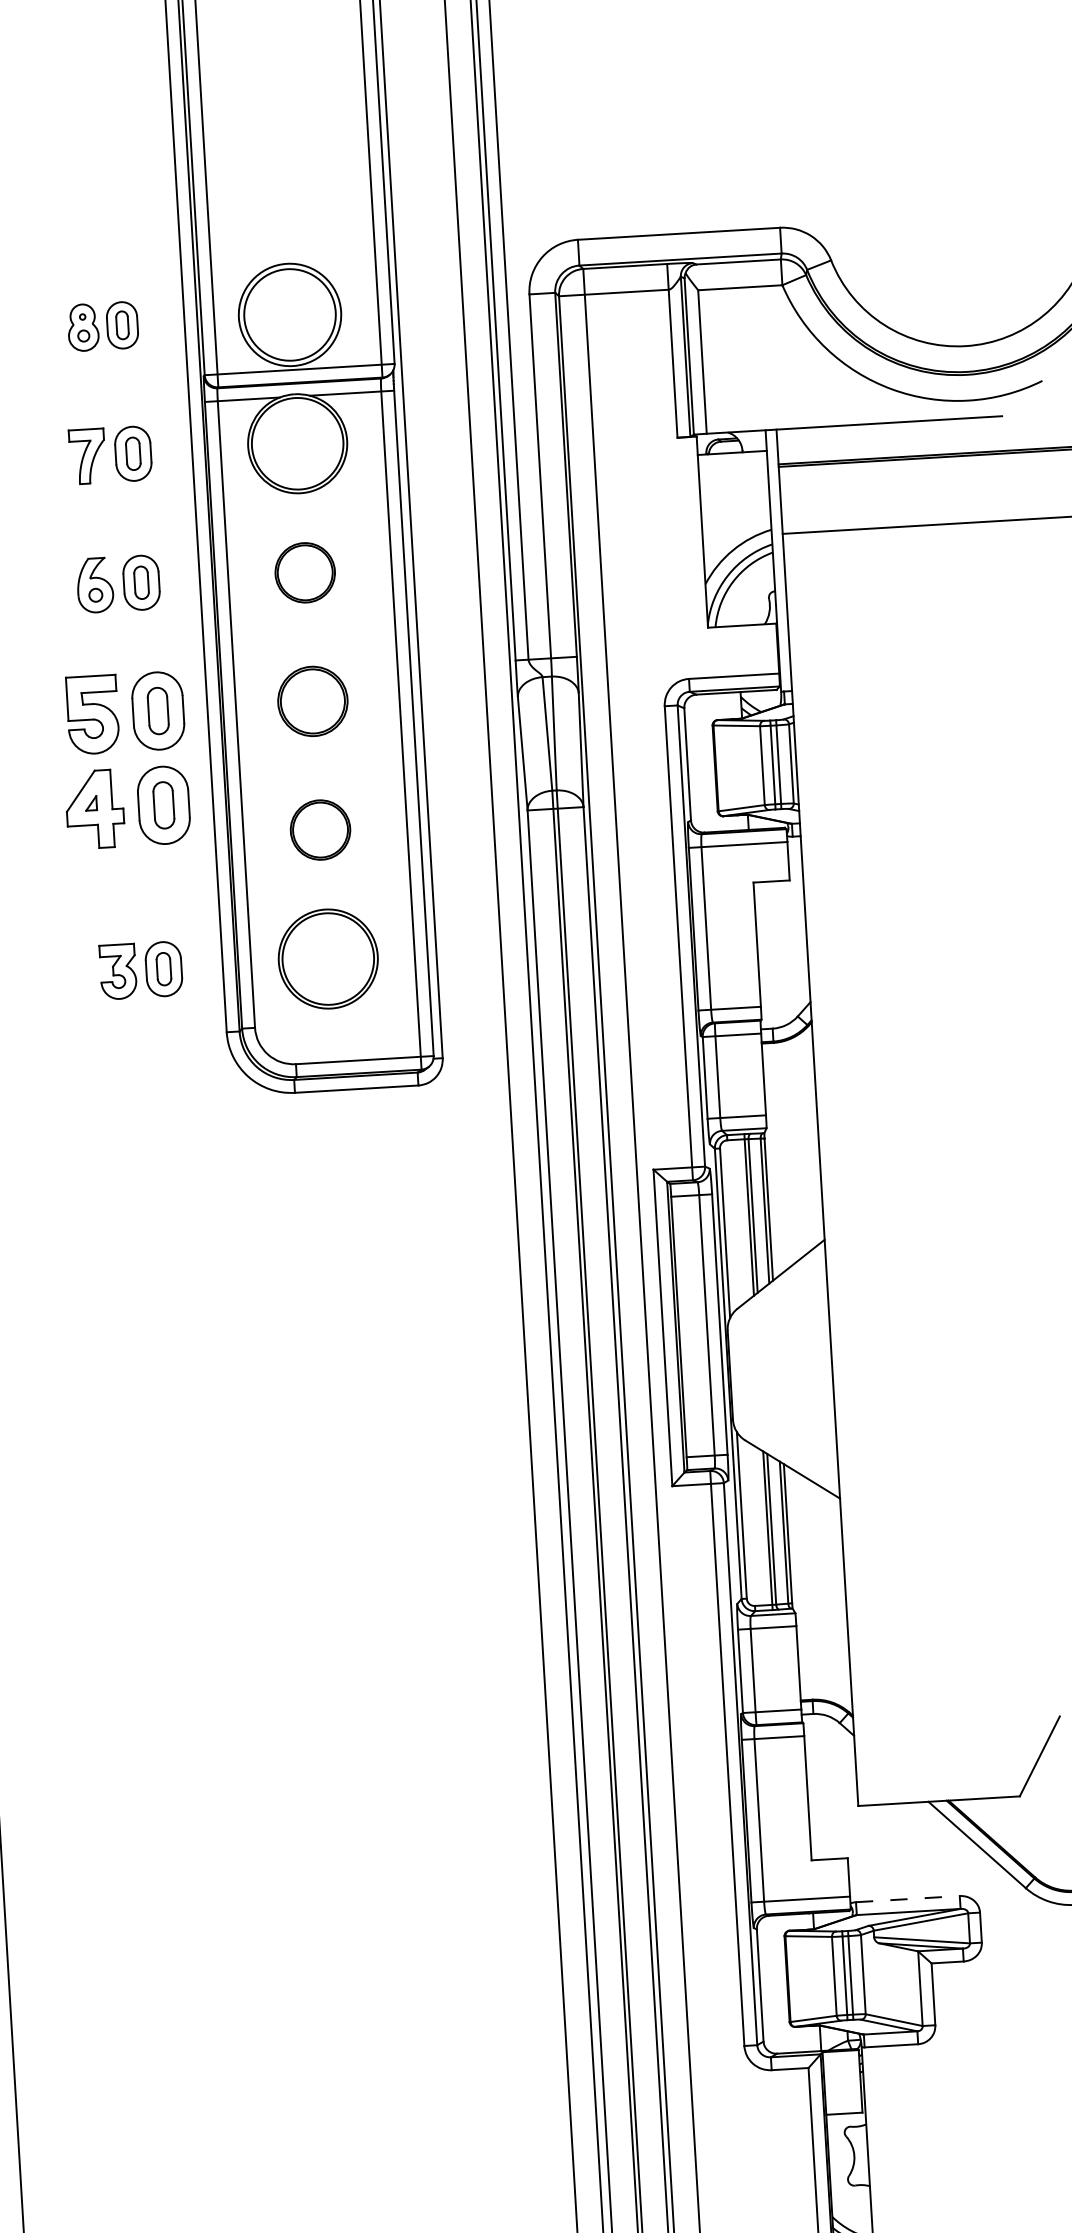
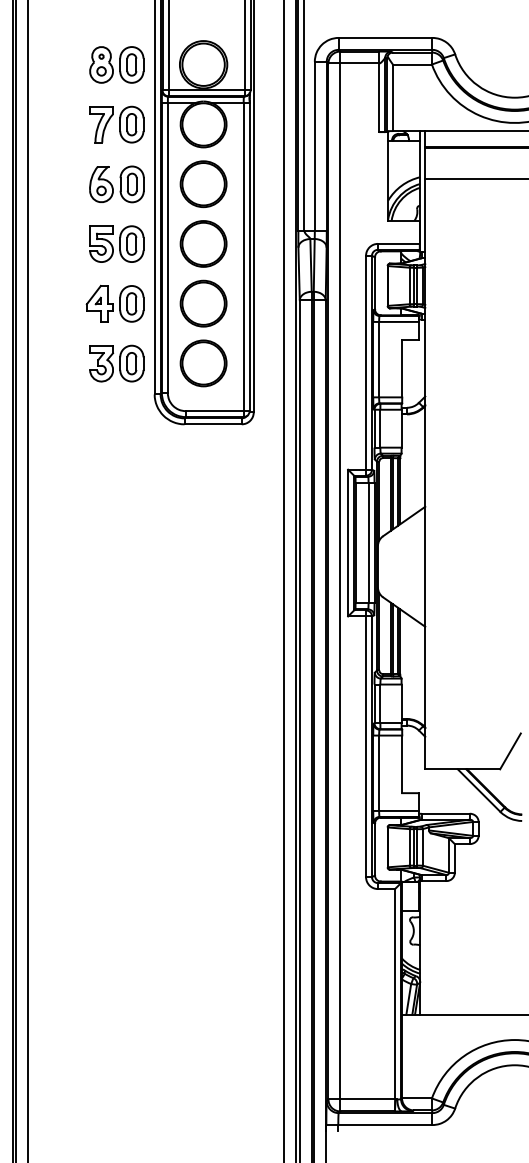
part: (102, 325) -> (116, 64), size x1.67
part: (109, 454) -> (116, 124), size x1.43
part: (305, 573) -> (203, 184), size x1.67
part: (117, 584) -> (116, 184), size x1.43
part: (312, 700) -> (203, 243), size x1.43
part: (126, 806) -> (114, 303), moved
part: (320, 829) -> (203, 303), size x1.67
part: (140, 970) -> (116, 363), size x1.43
line: (909, 1898) -> (446, 813), dashed -> solid

